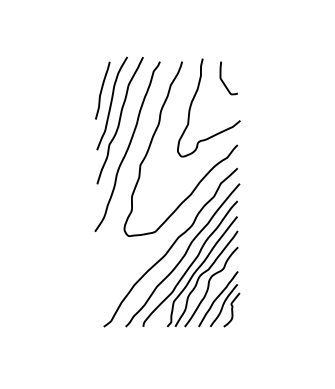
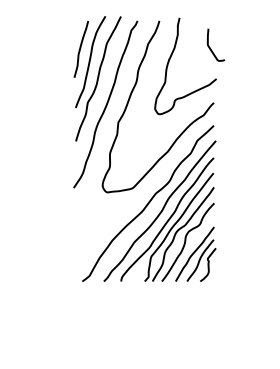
curve: (224, 82) -> (211, 49), moved

